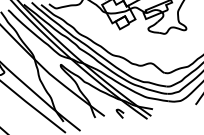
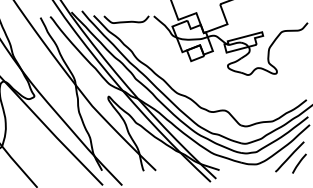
curve: (119, 113) -> (175, 169), removed

